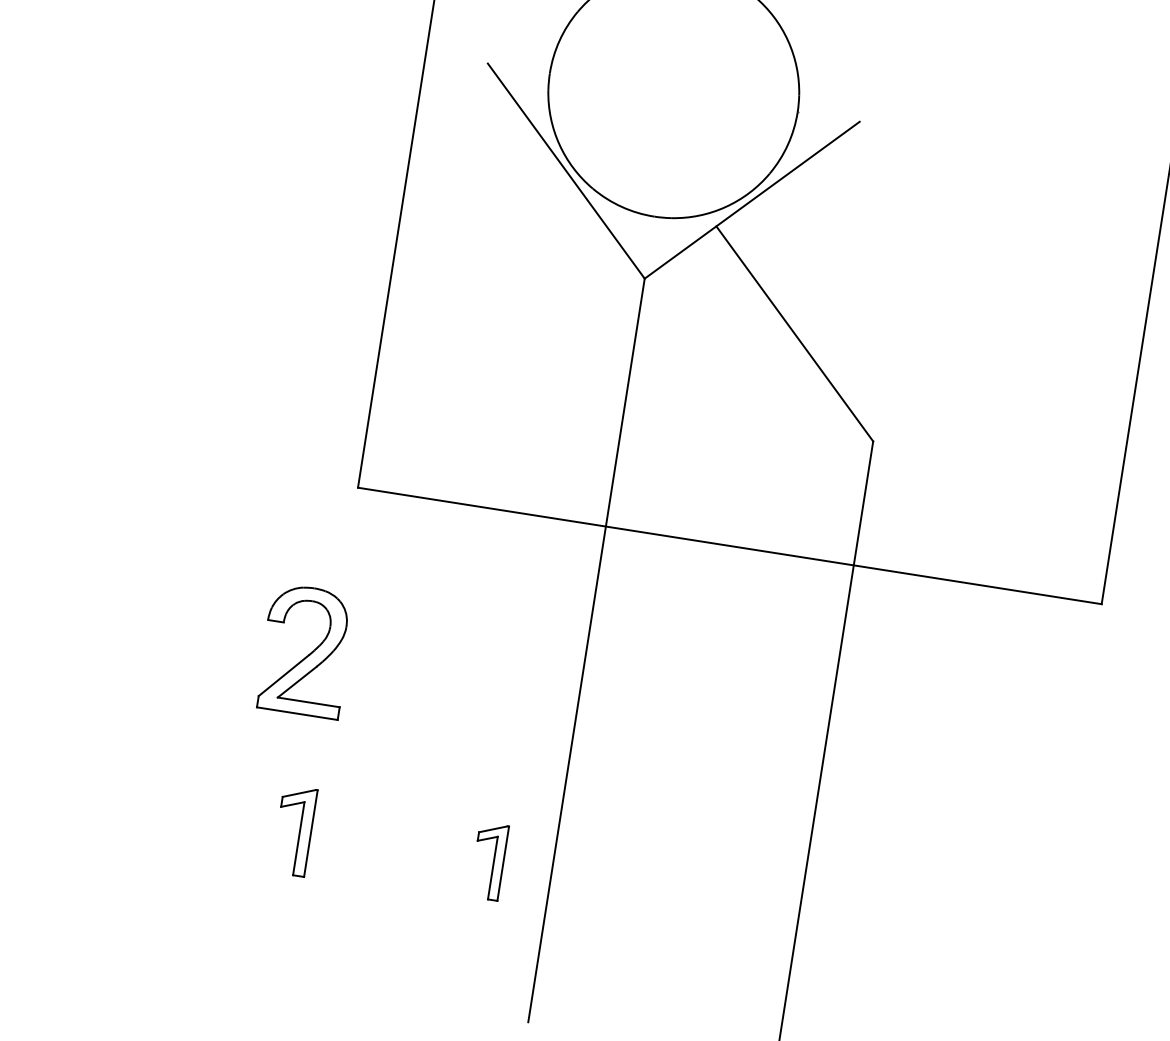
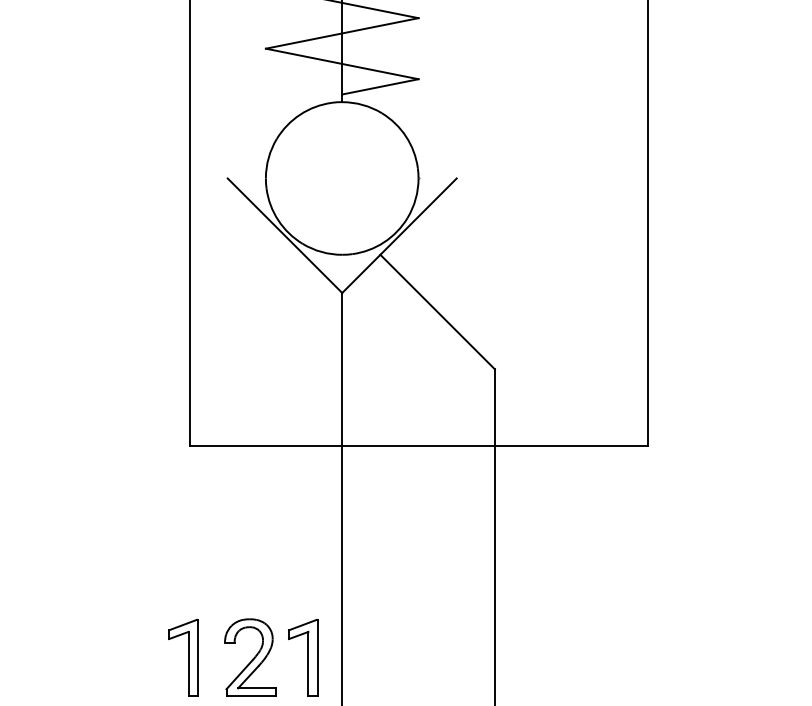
part: (305, 650) -> (250, 657), moved
part: (294, 830) -> (183, 657), size x1.43
part: (489, 860) -> (303, 657), size x1.67

